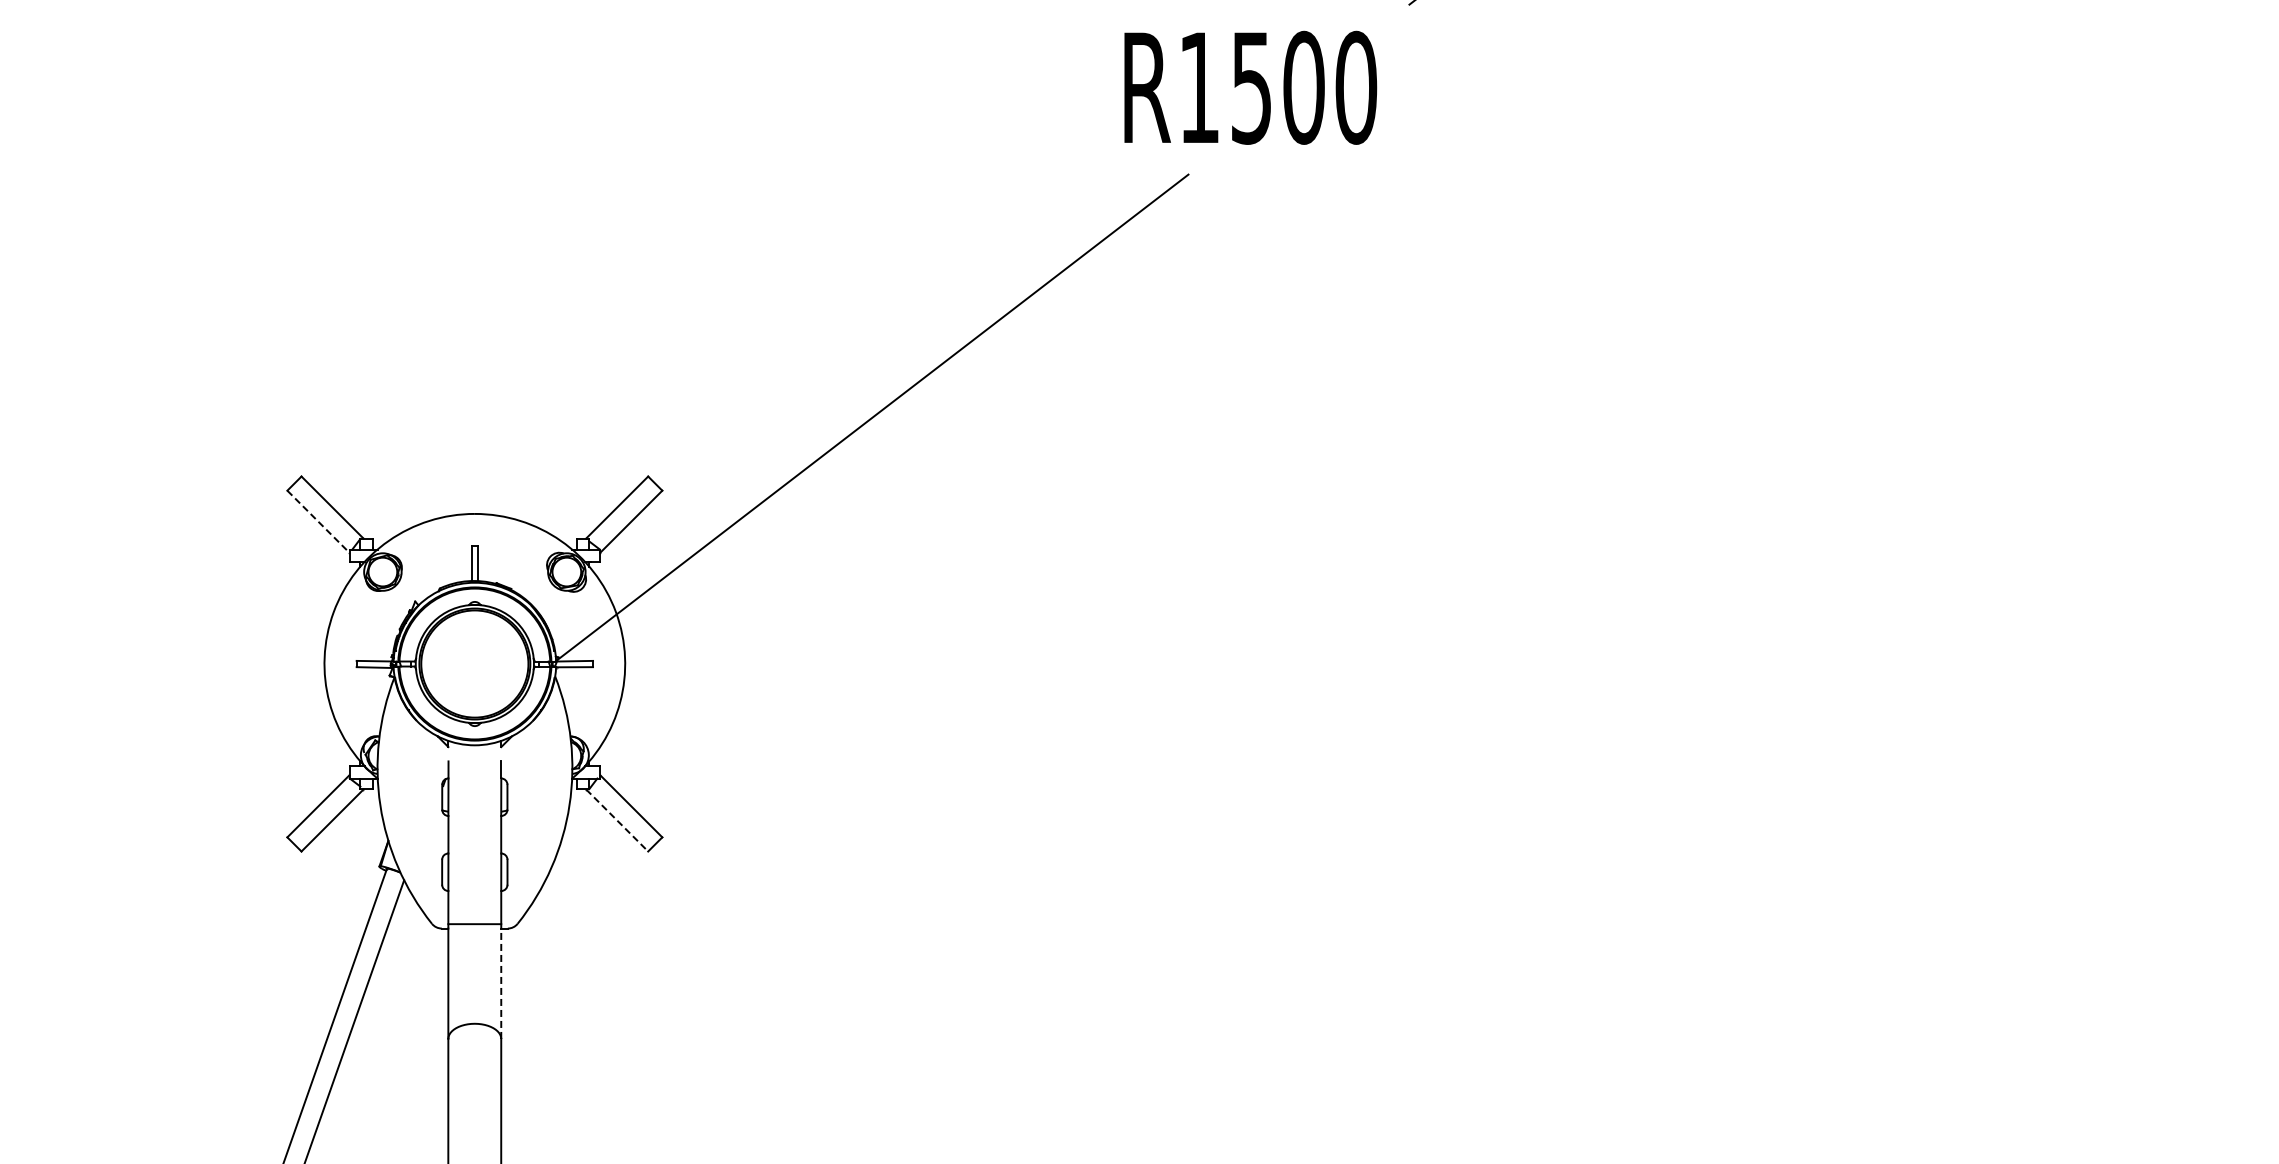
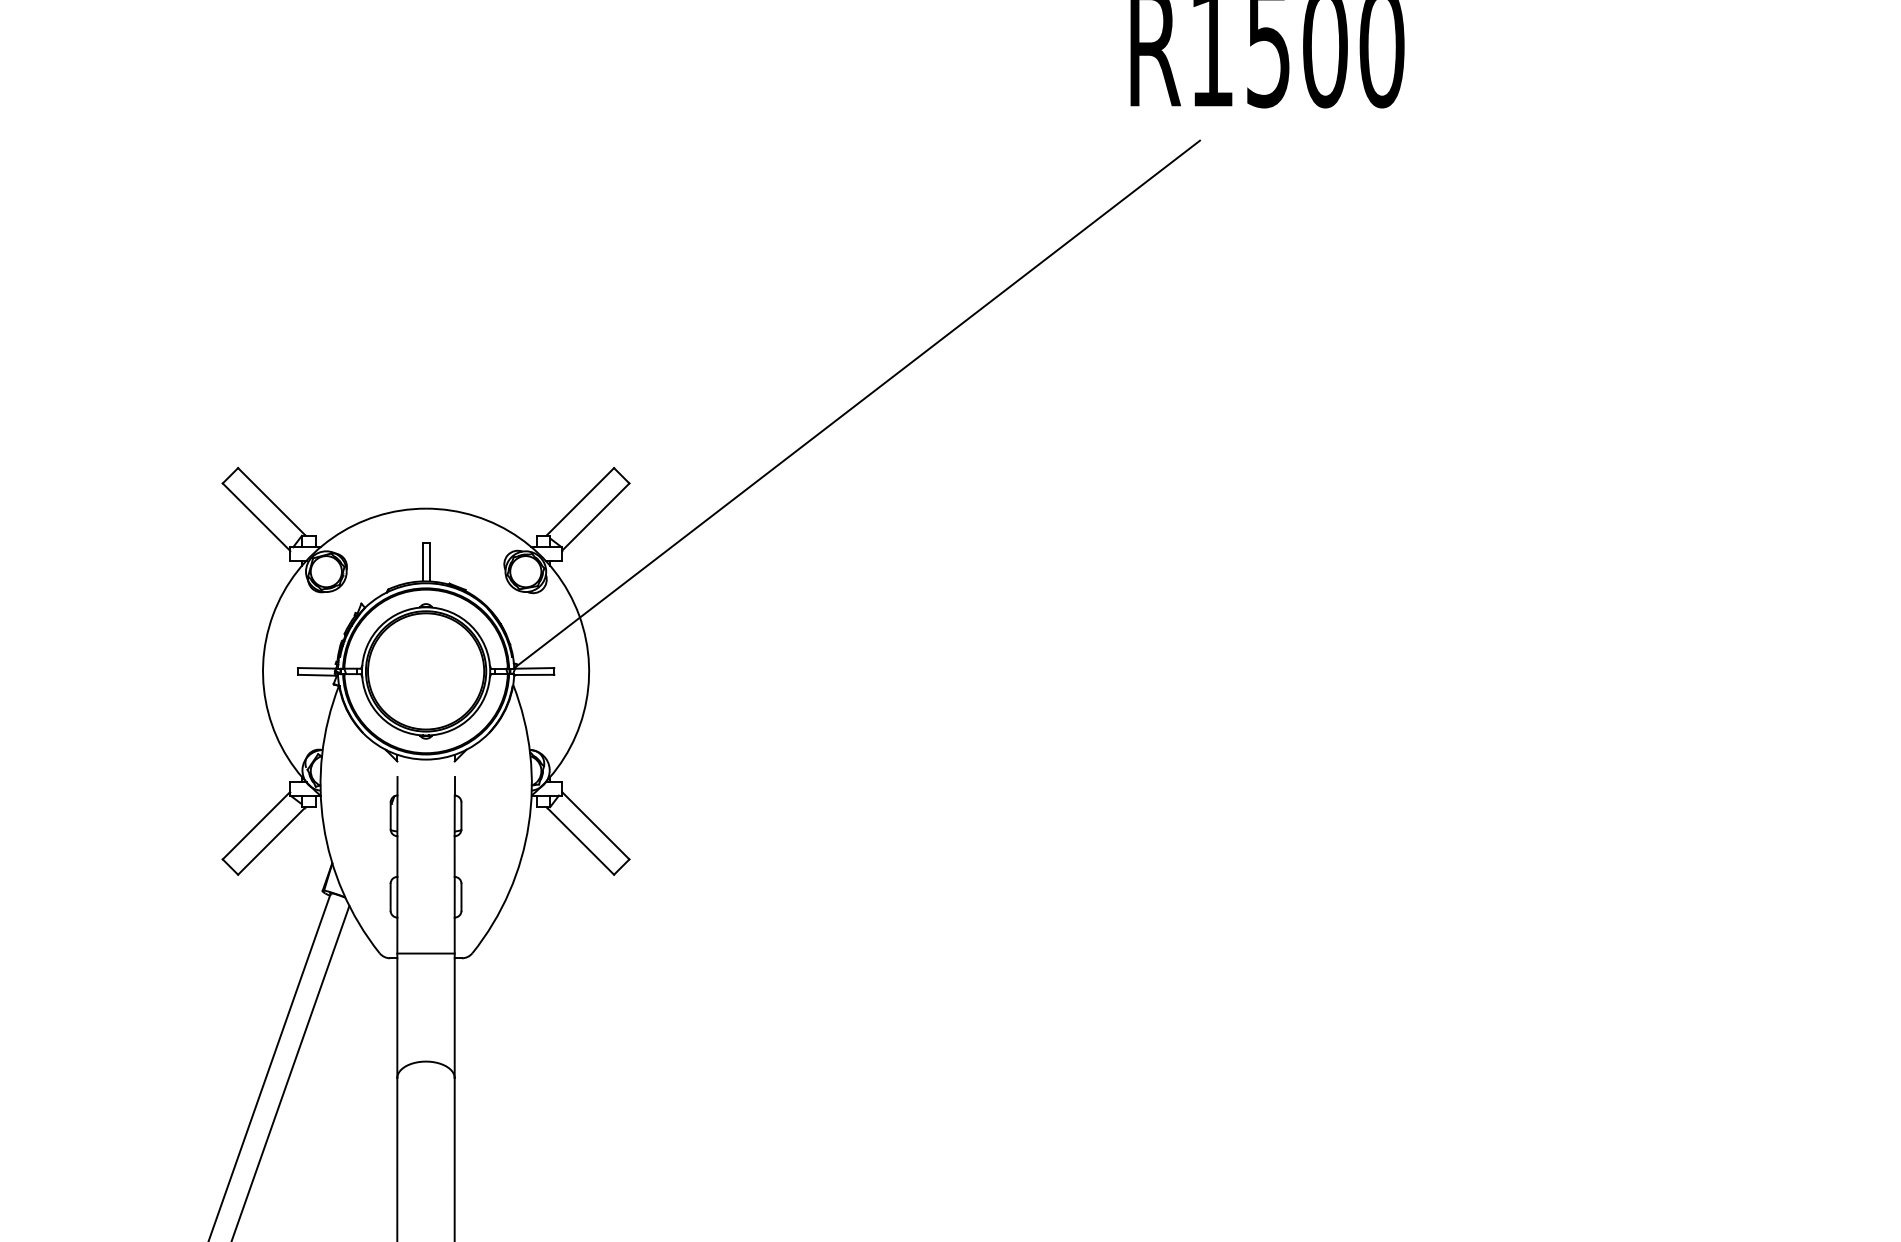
line: (318, 521) -> (256, 516), dashed -> solid
line: (617, 820) -> (580, 841), dashed -> solid
line: (501, 983) -> (454, 1017), dashed -> solid

